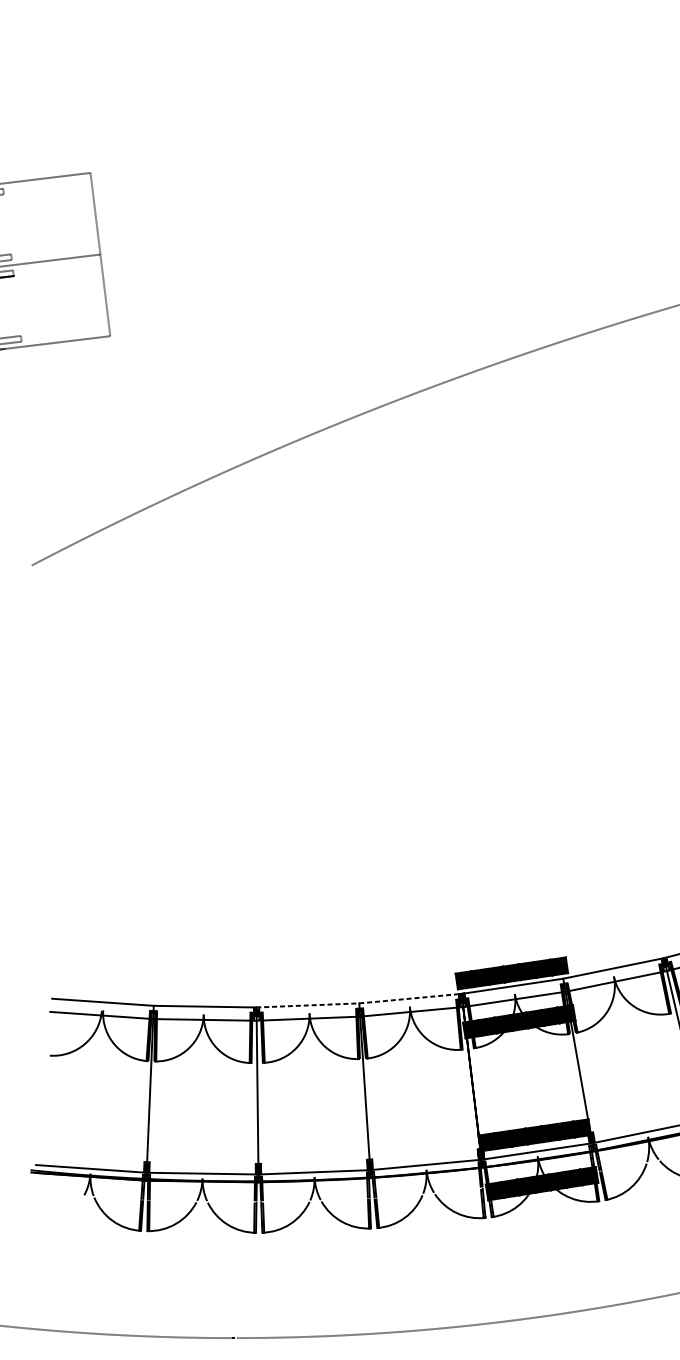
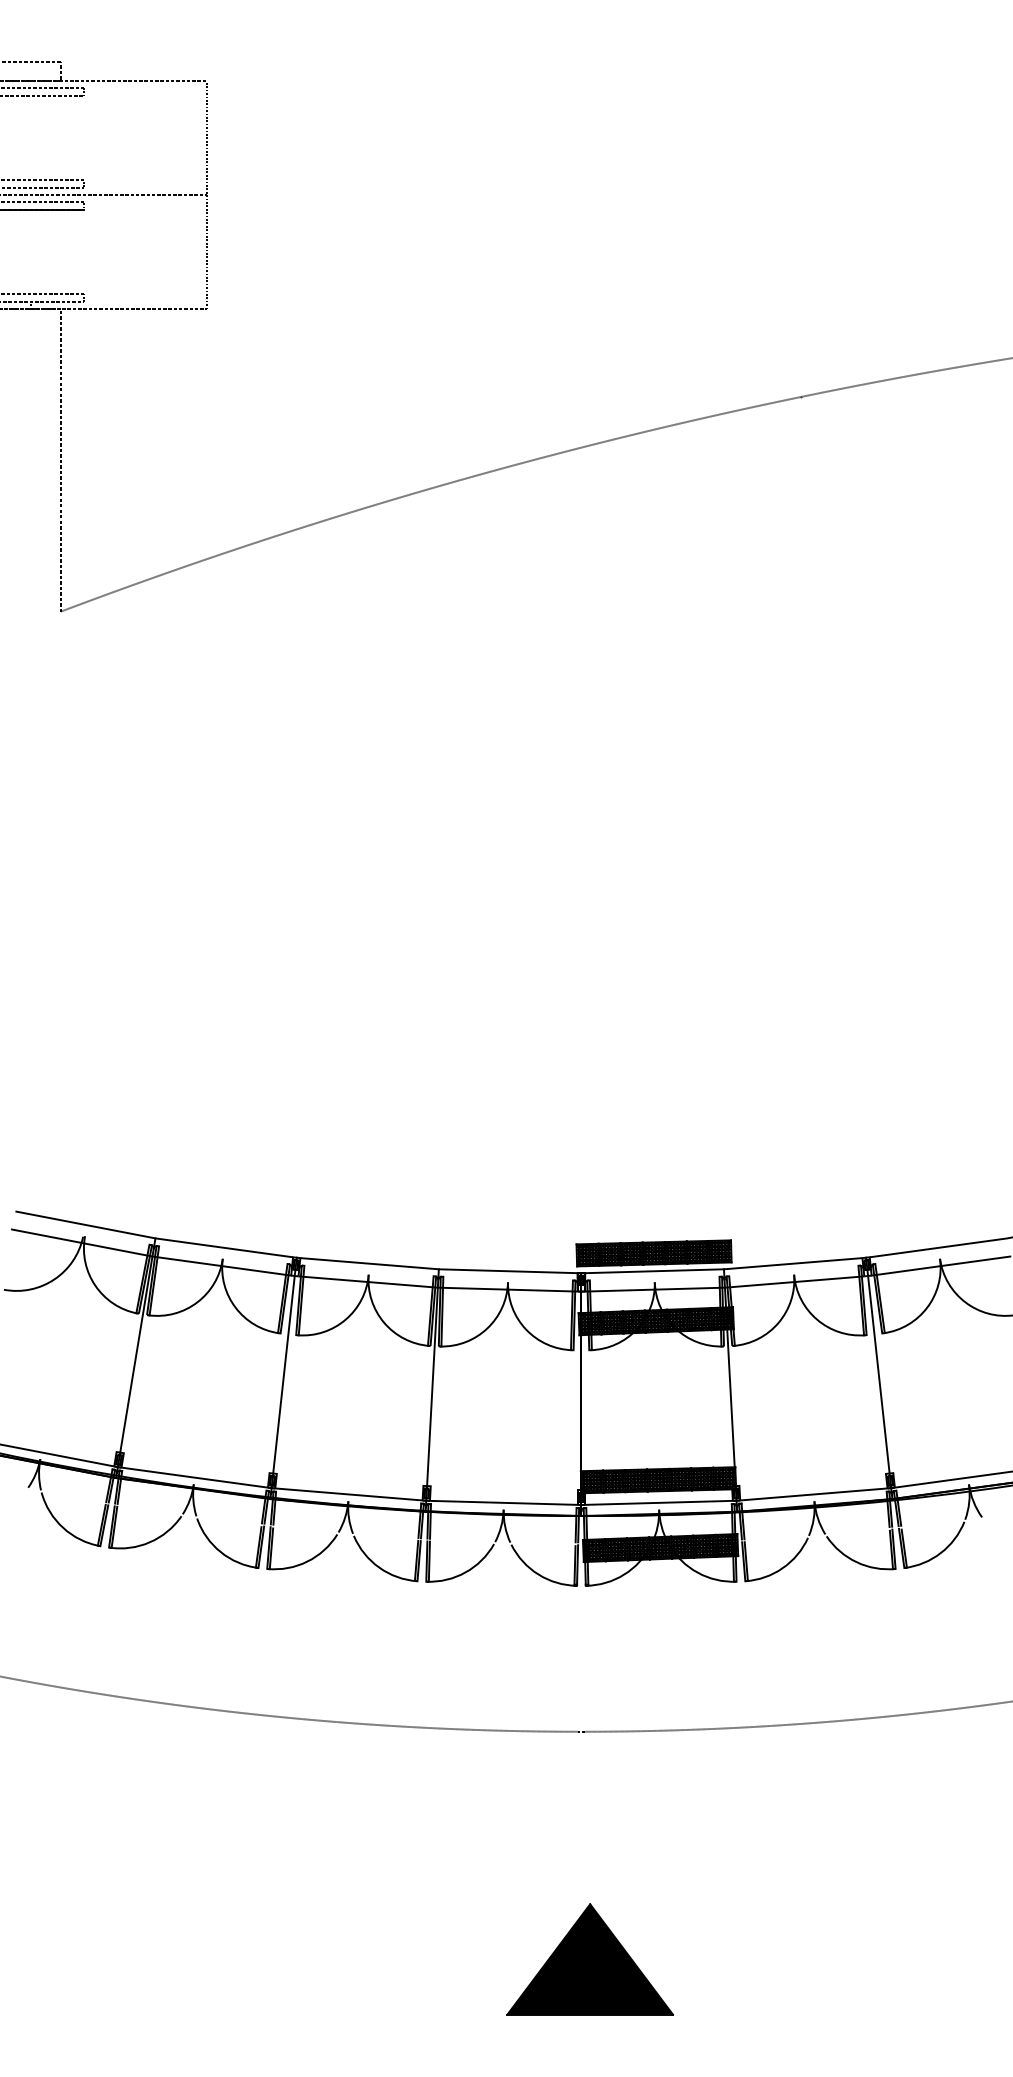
line: (18, 456) -> (60, 459), added
line: (359, 1003) -> (438, 1269), dashed -> solid

